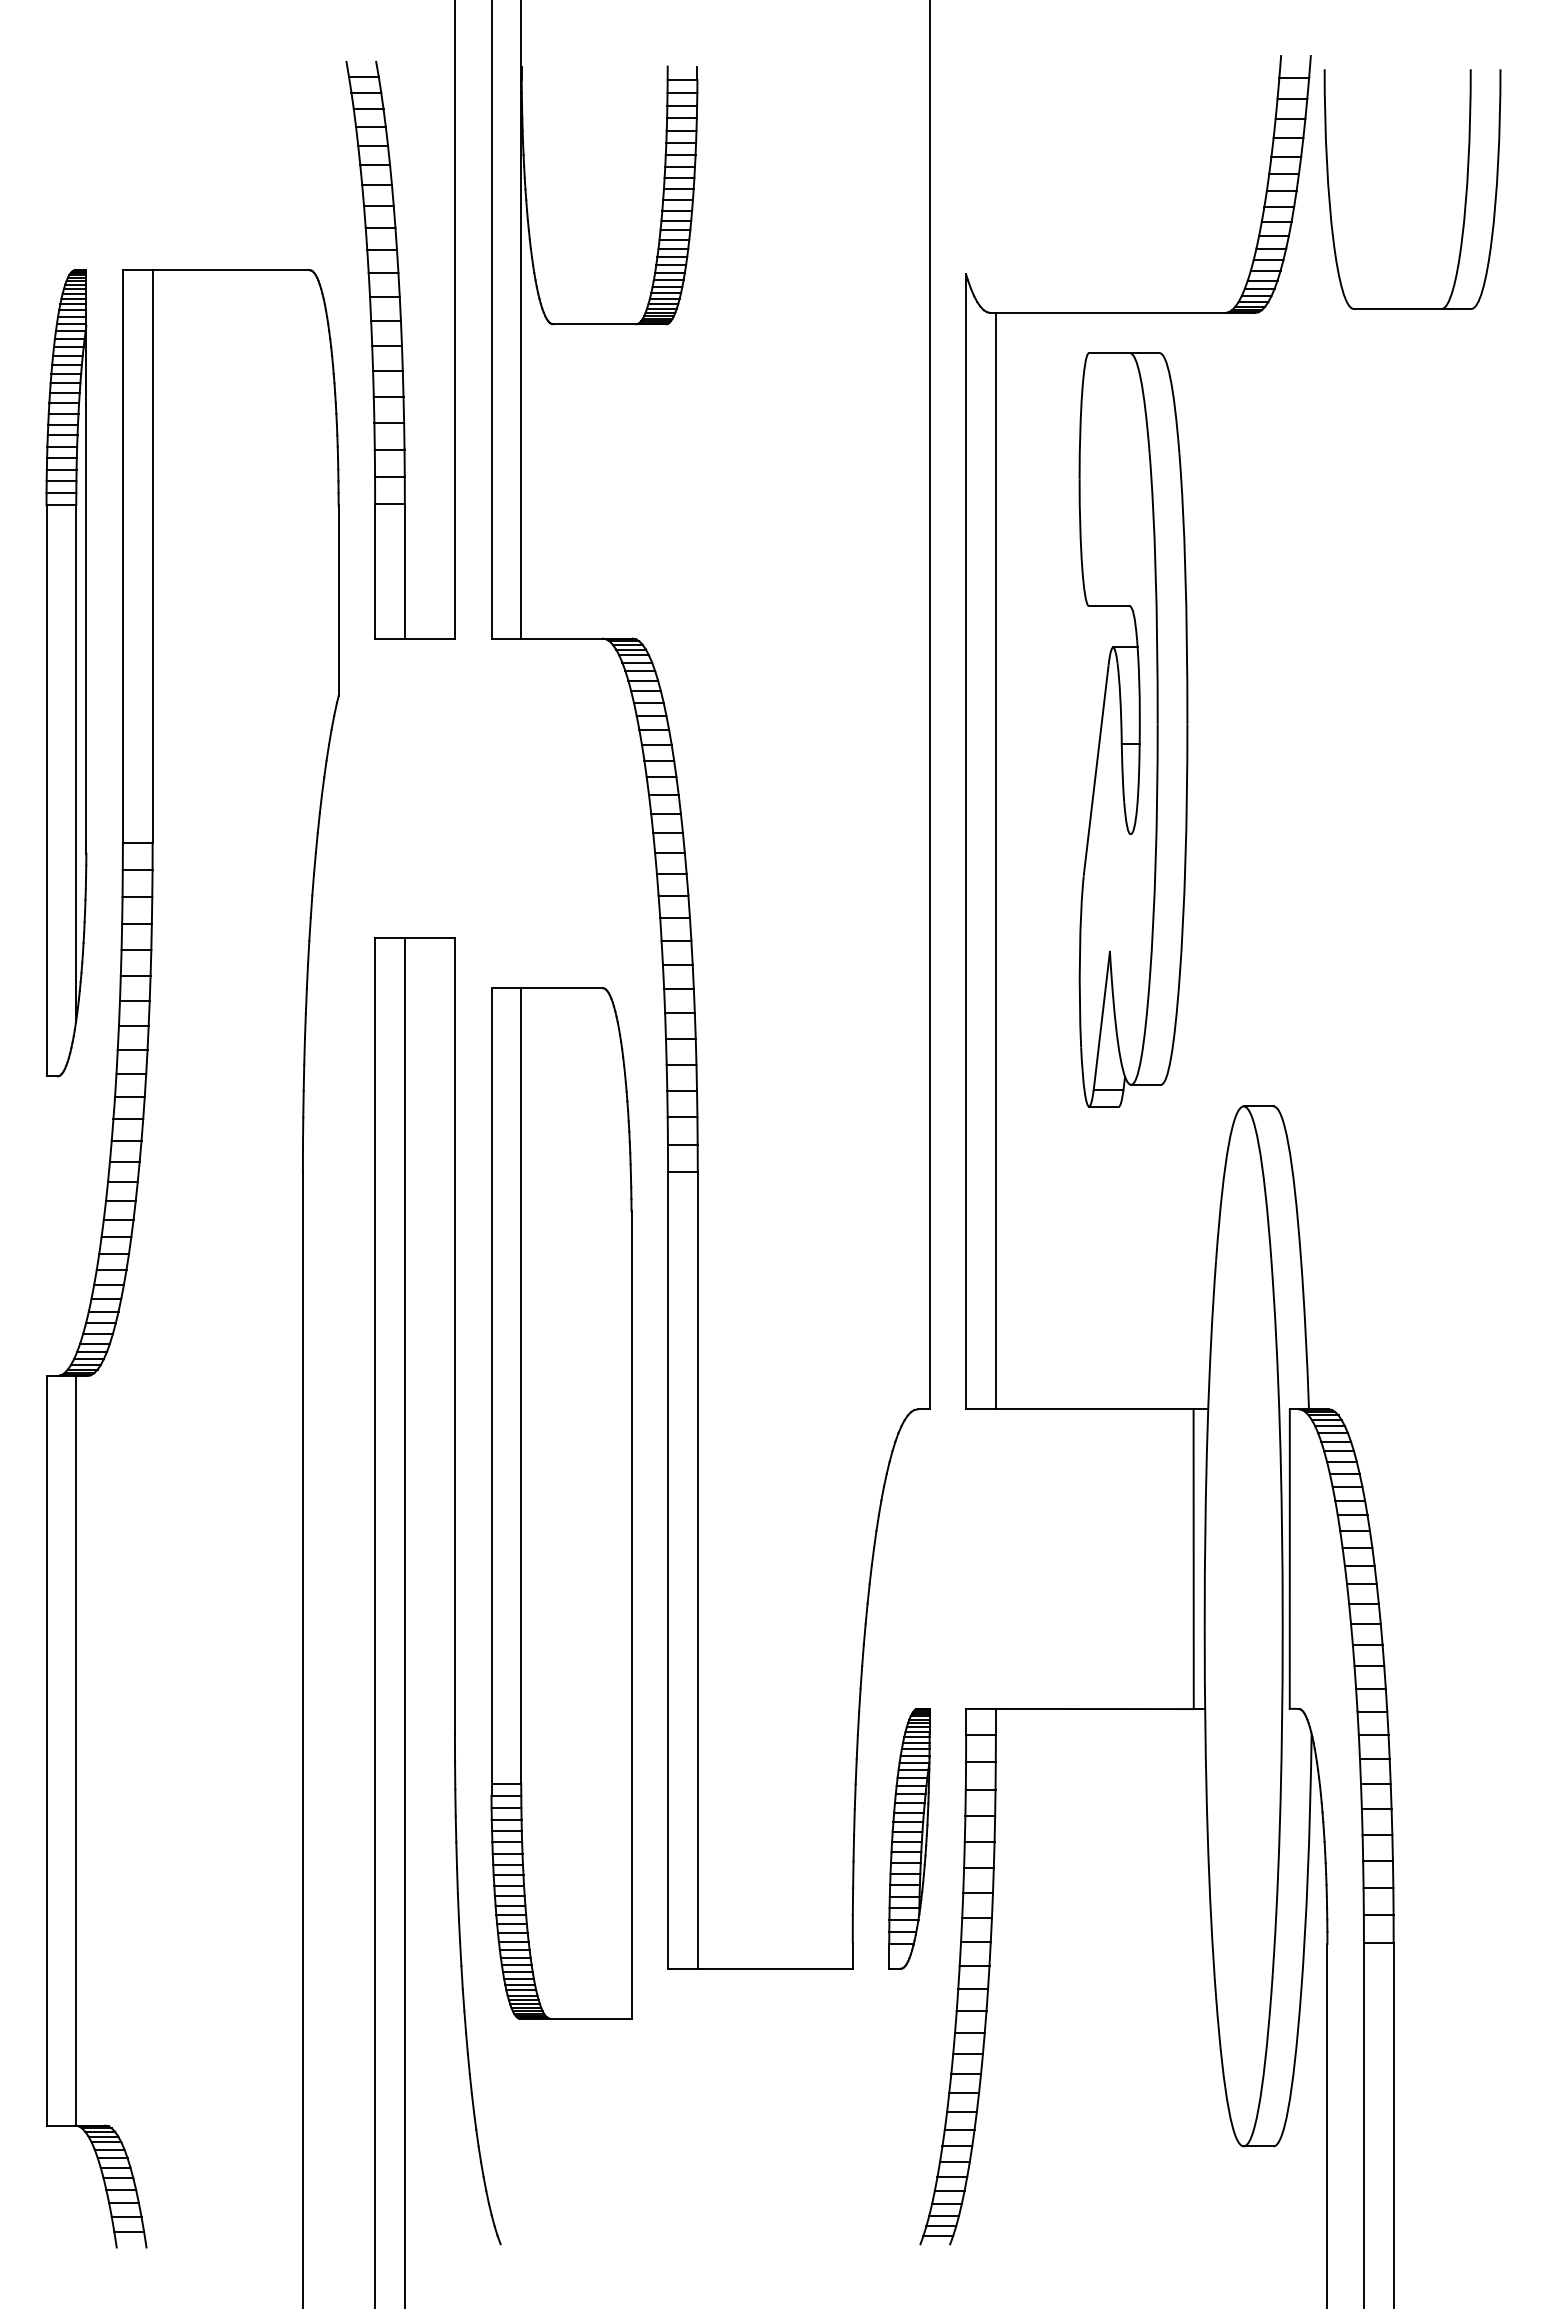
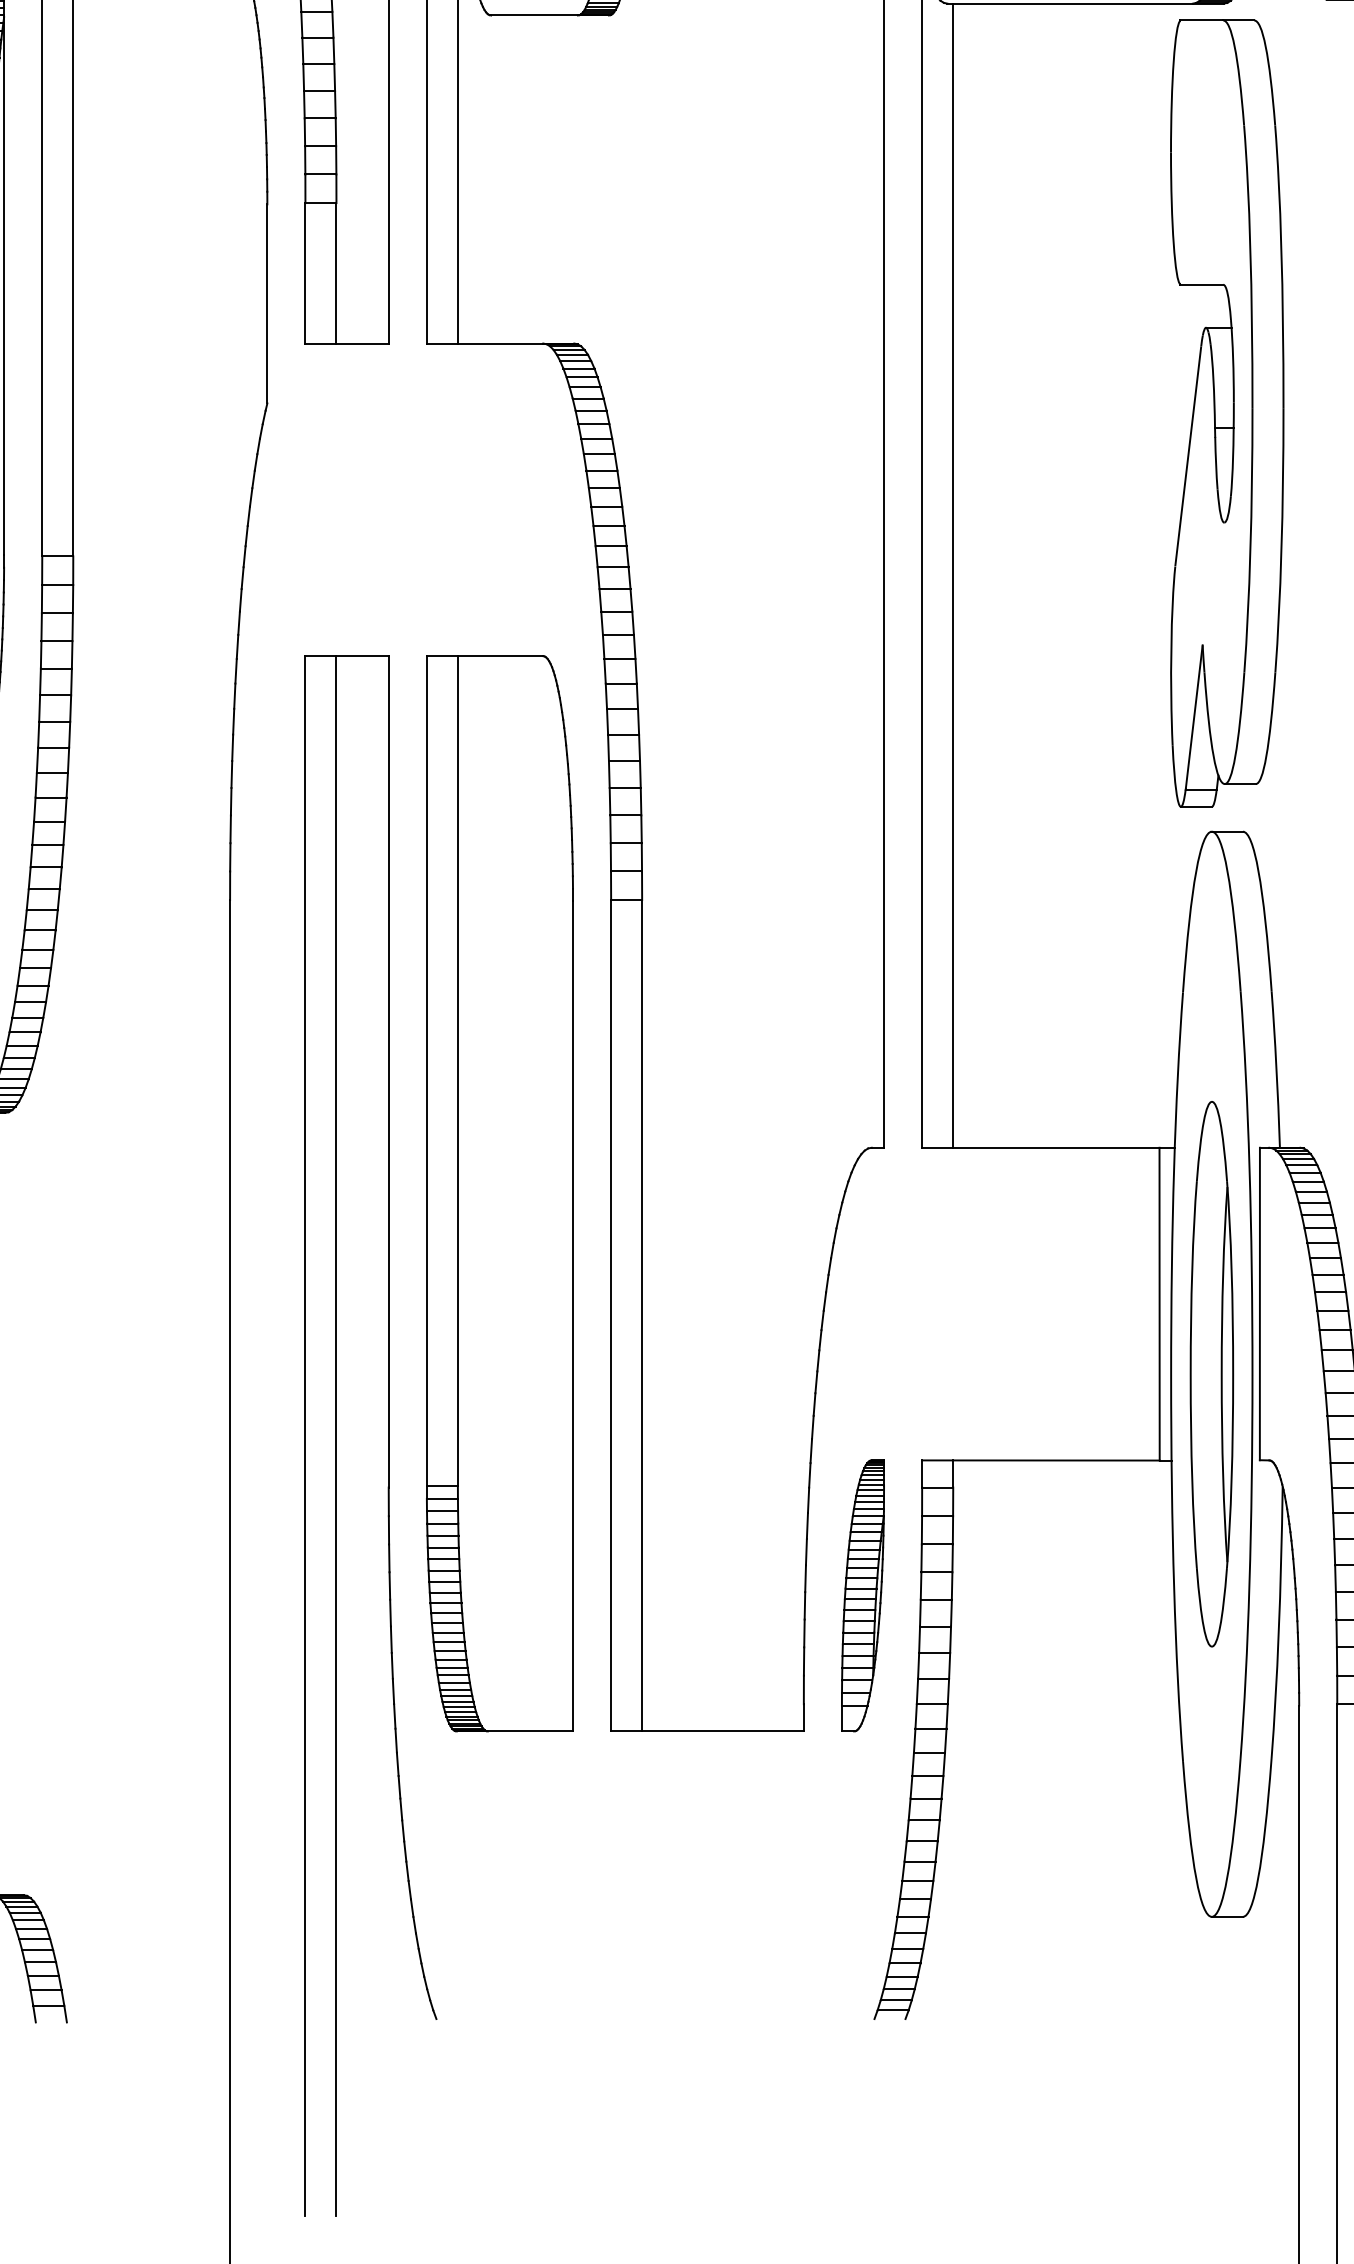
part: (1133, 729) -> (1227, 413), moved
part: (561, 1503) -> (499, 1193), moved
part: (1243, 1626) -> (1211, 1374), added

